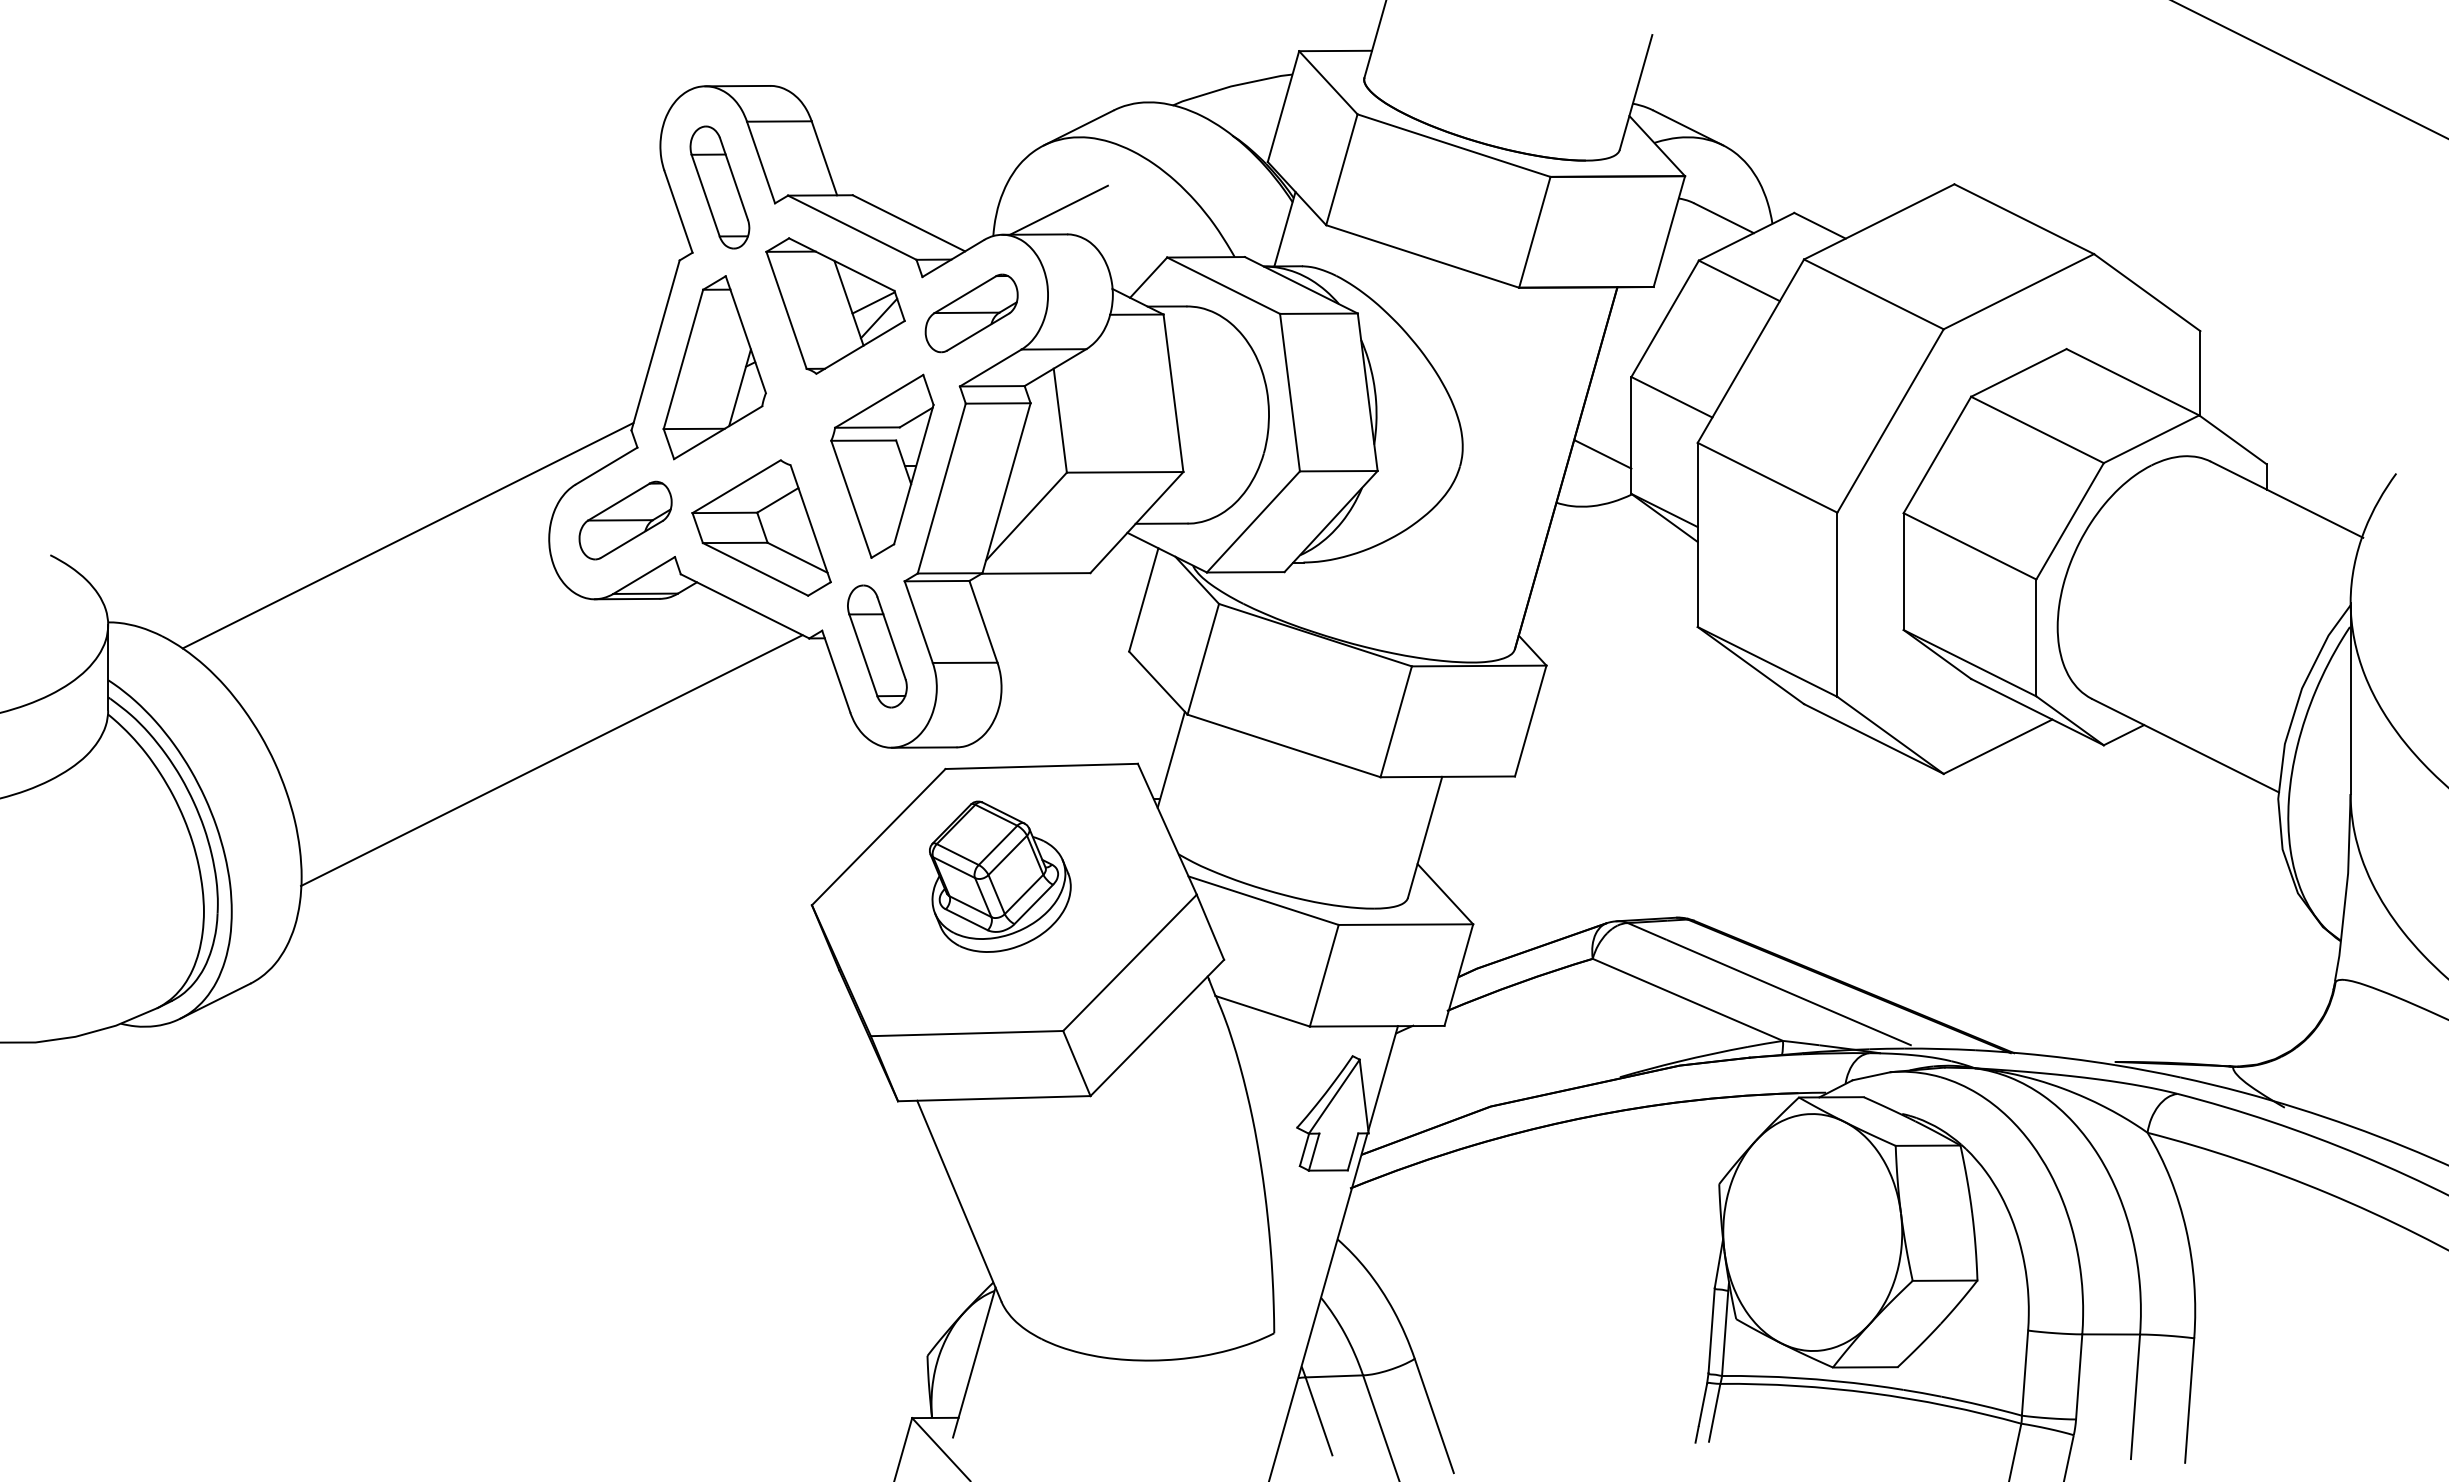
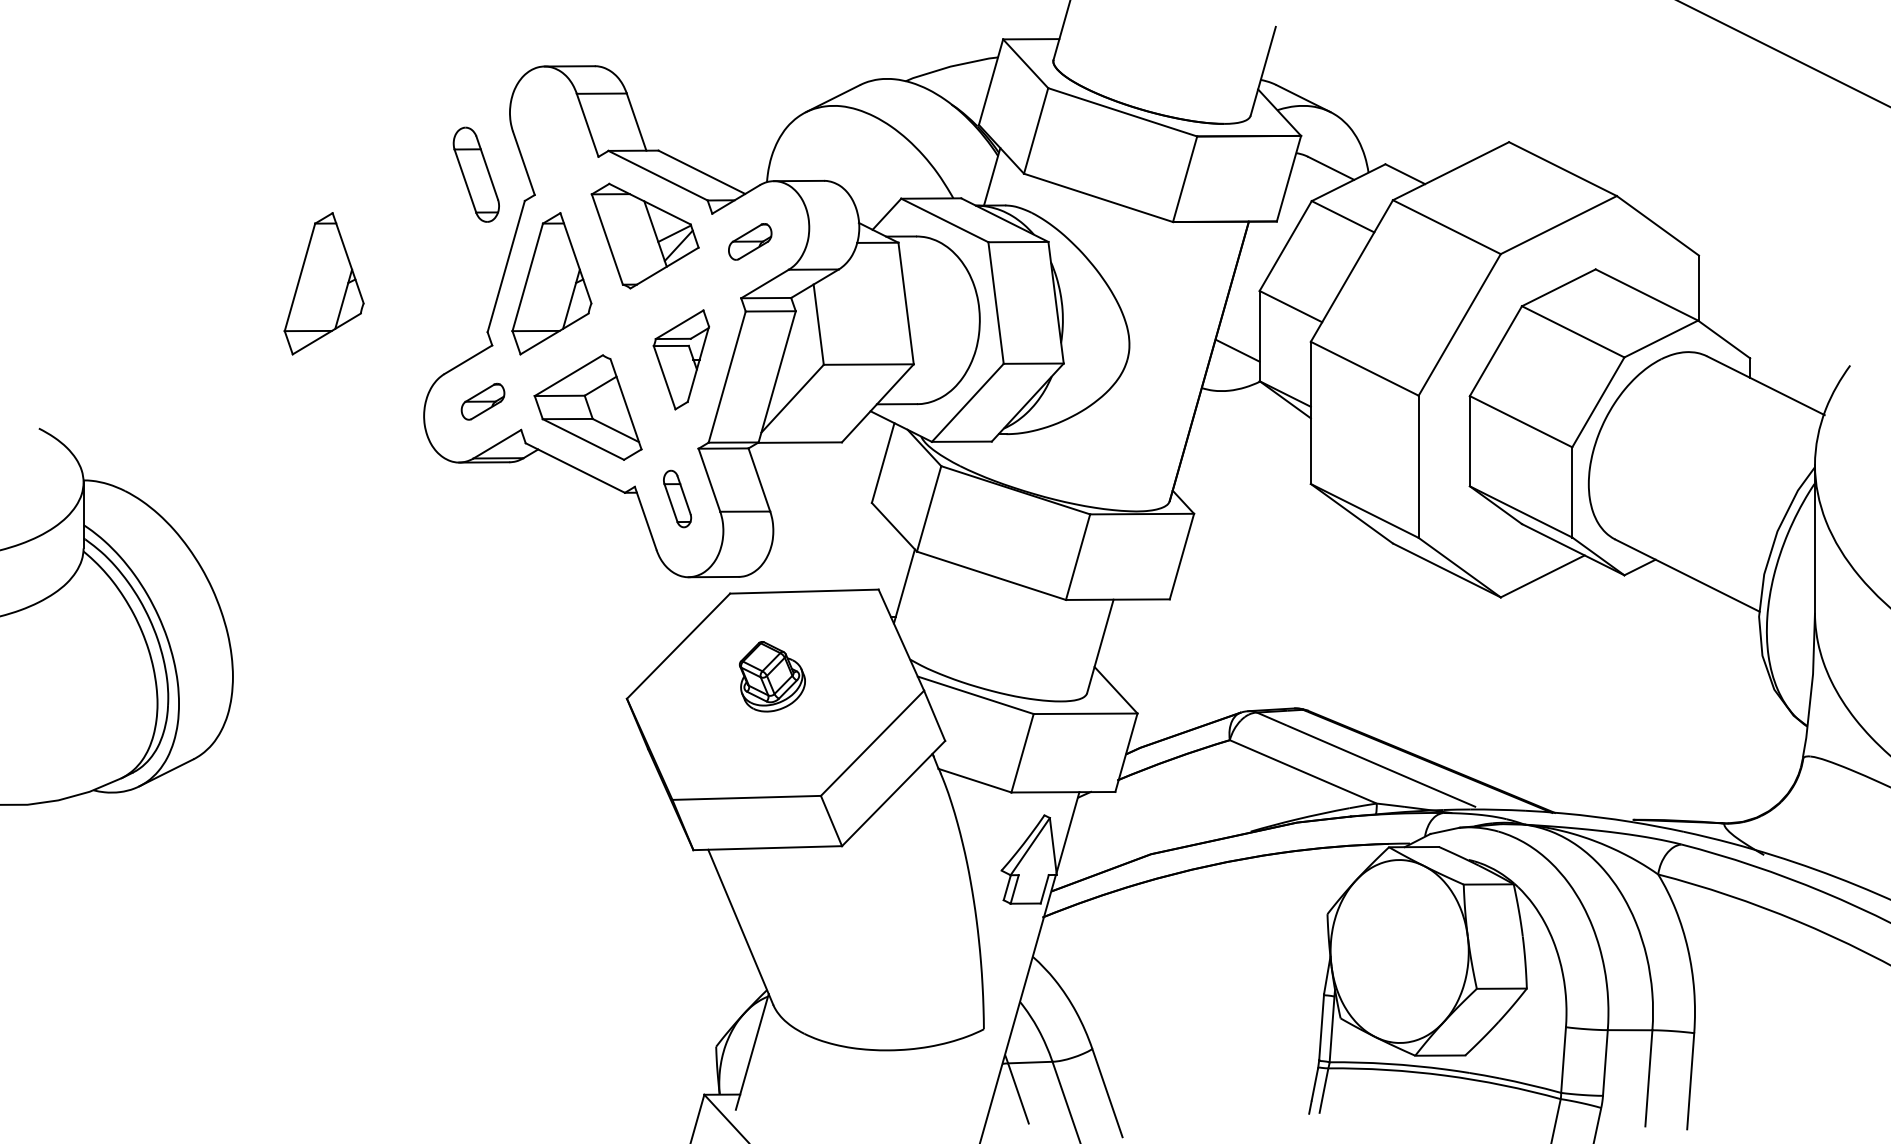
part: (719, 187) -> (476, 174), moved
line: (1058, 209) -> (817, 161), removed
part: (971, 313) -> (750, 241), size x0.6
part: (419, 367) -> (323, 283), added
part: (882, 465) -> (681, 359), size x0.7
part: (625, 520) -> (483, 401), size x0.6
line: (407, 535) -> (314, 413), removed
part: (877, 646) -> (677, 499), size x0.6
line: (551, 760) -> (425, 587), removed
part: (1000, 876) -> (772, 676), size x0.6

